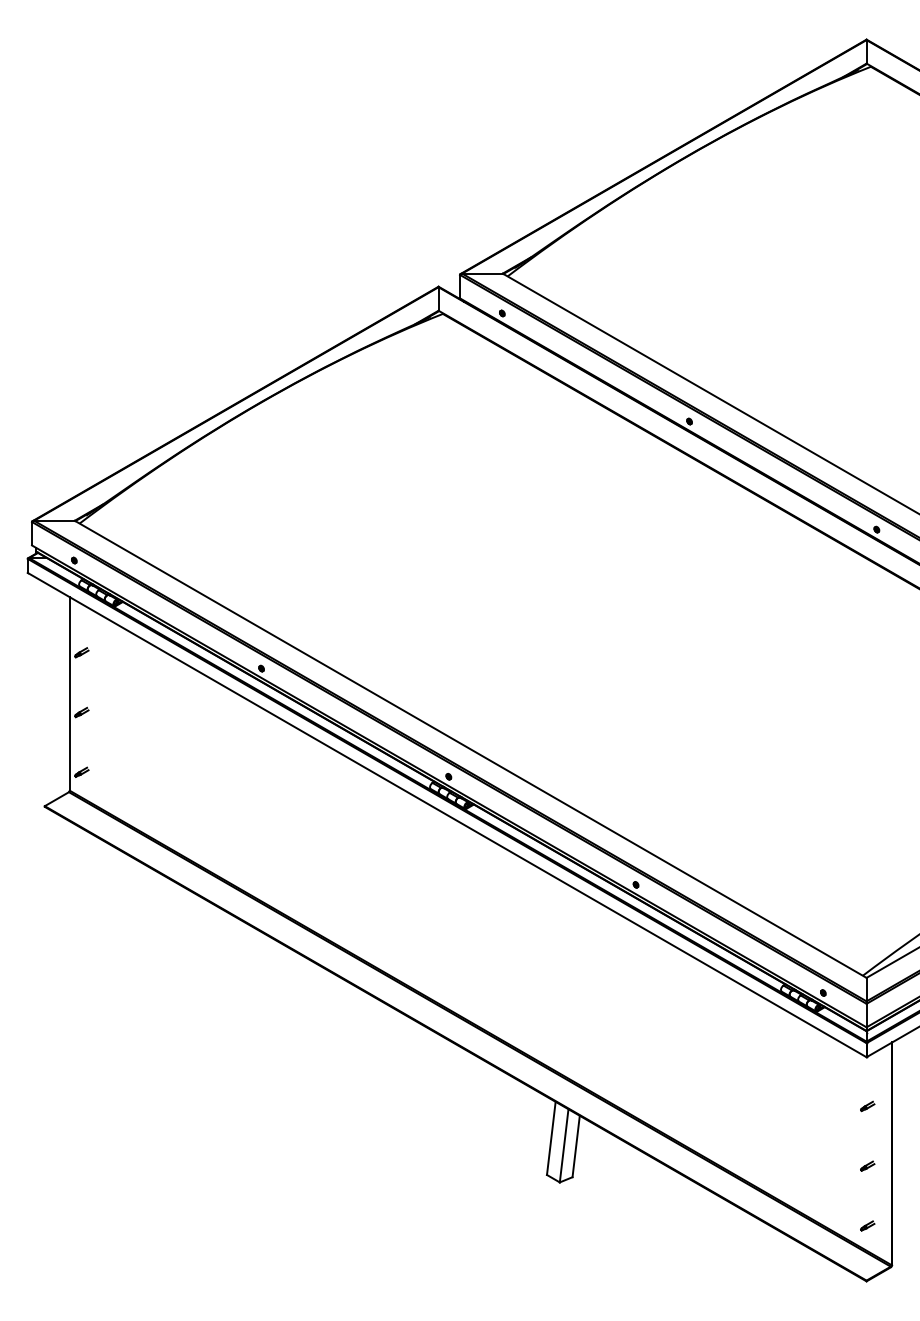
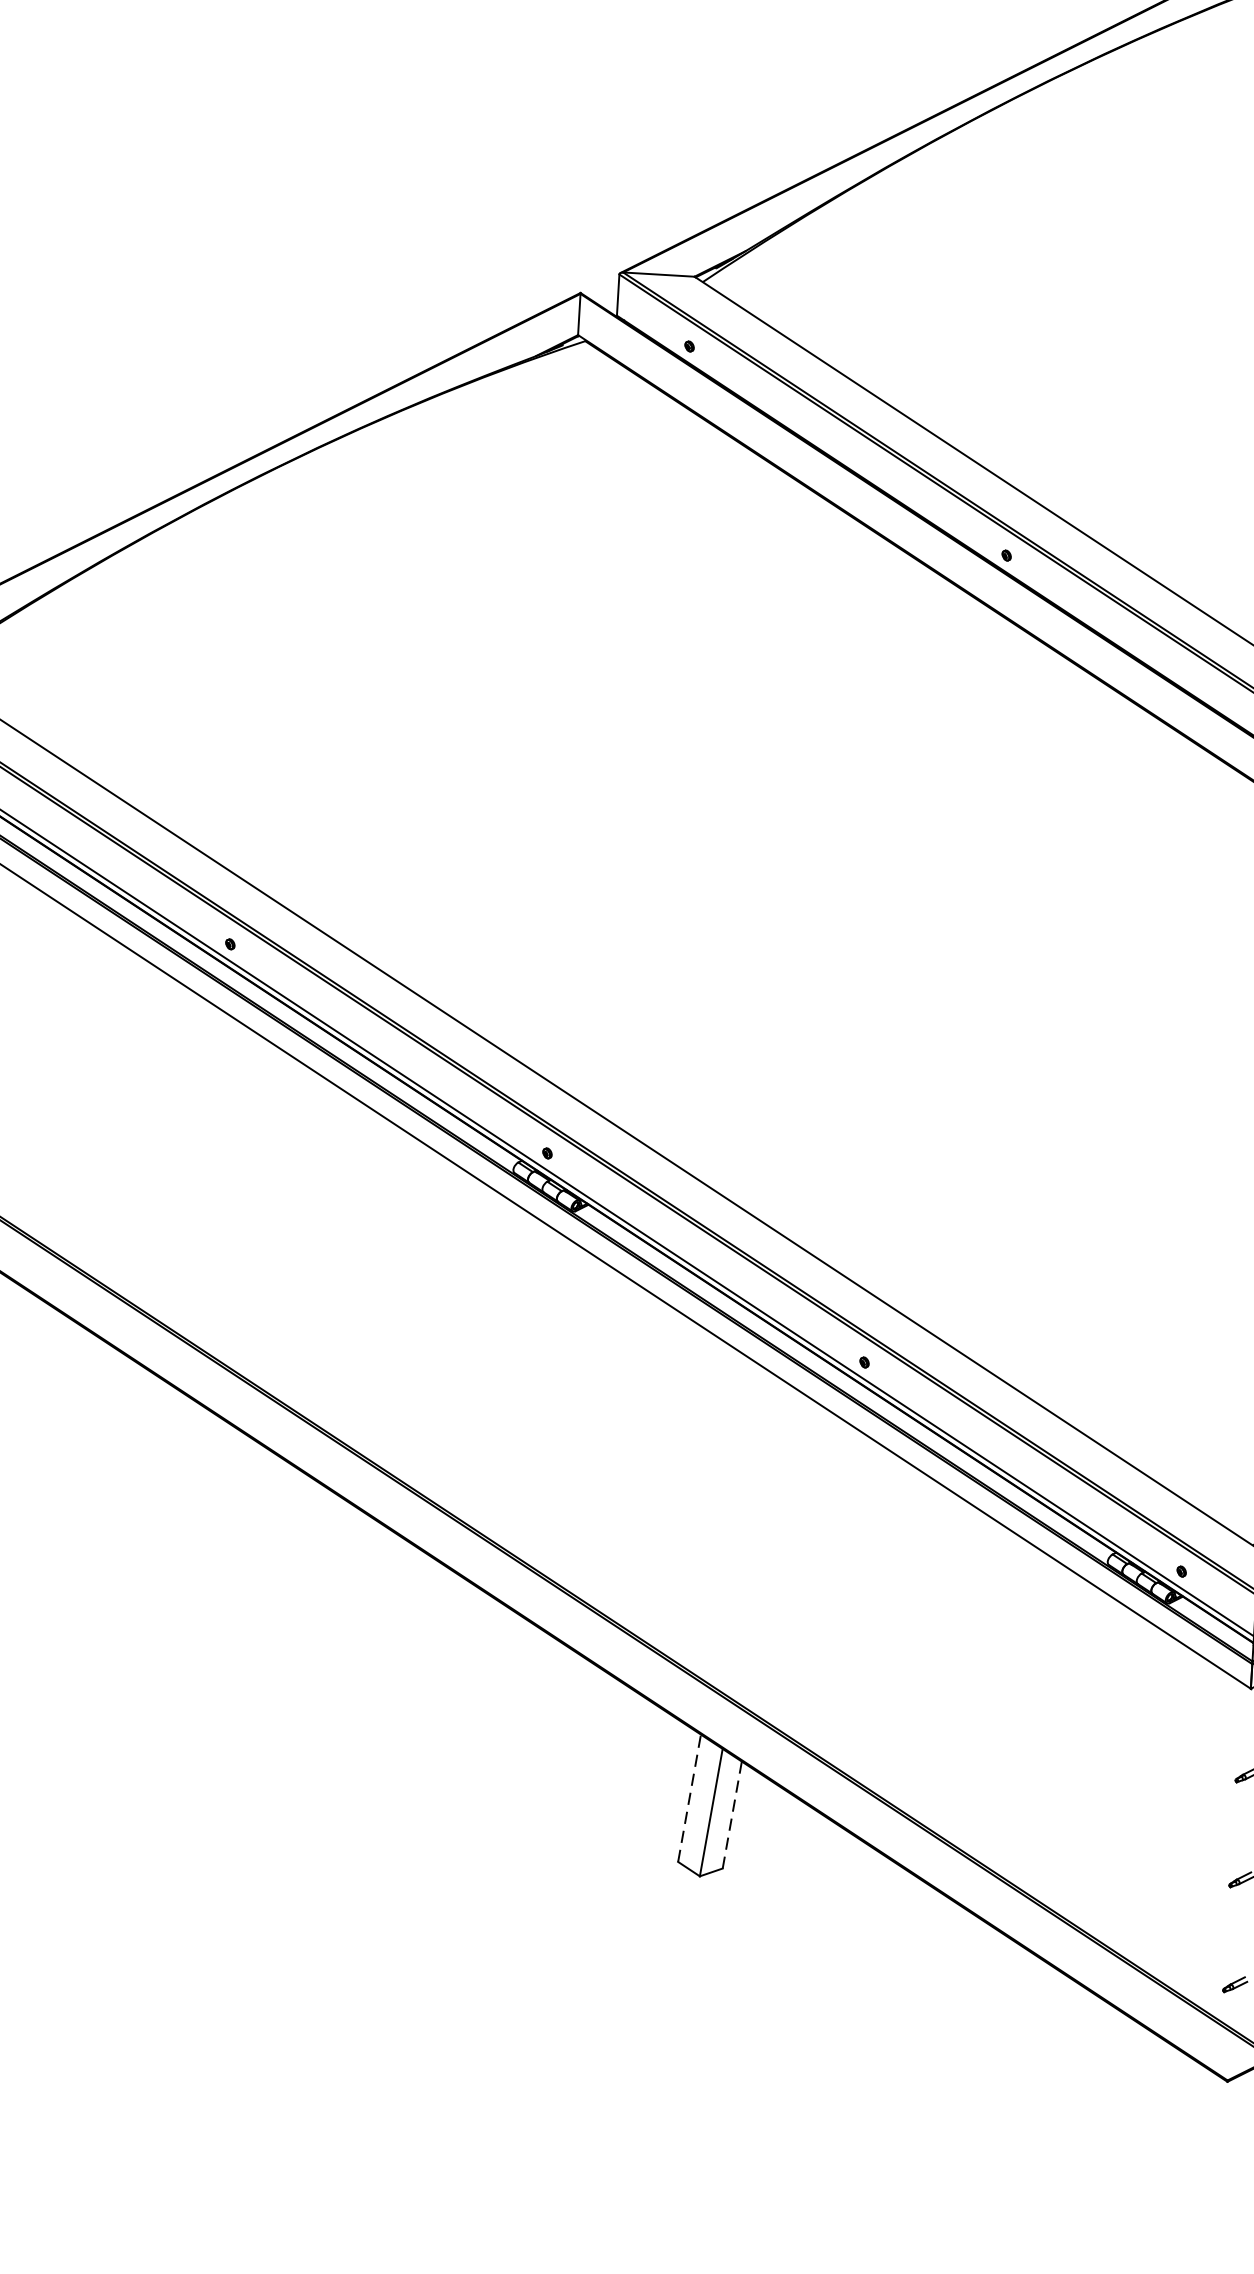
line: (551, 1138) -> (689, 1798), solid -> dashed
line: (576, 1146) -> (732, 1815), solid -> dashed

